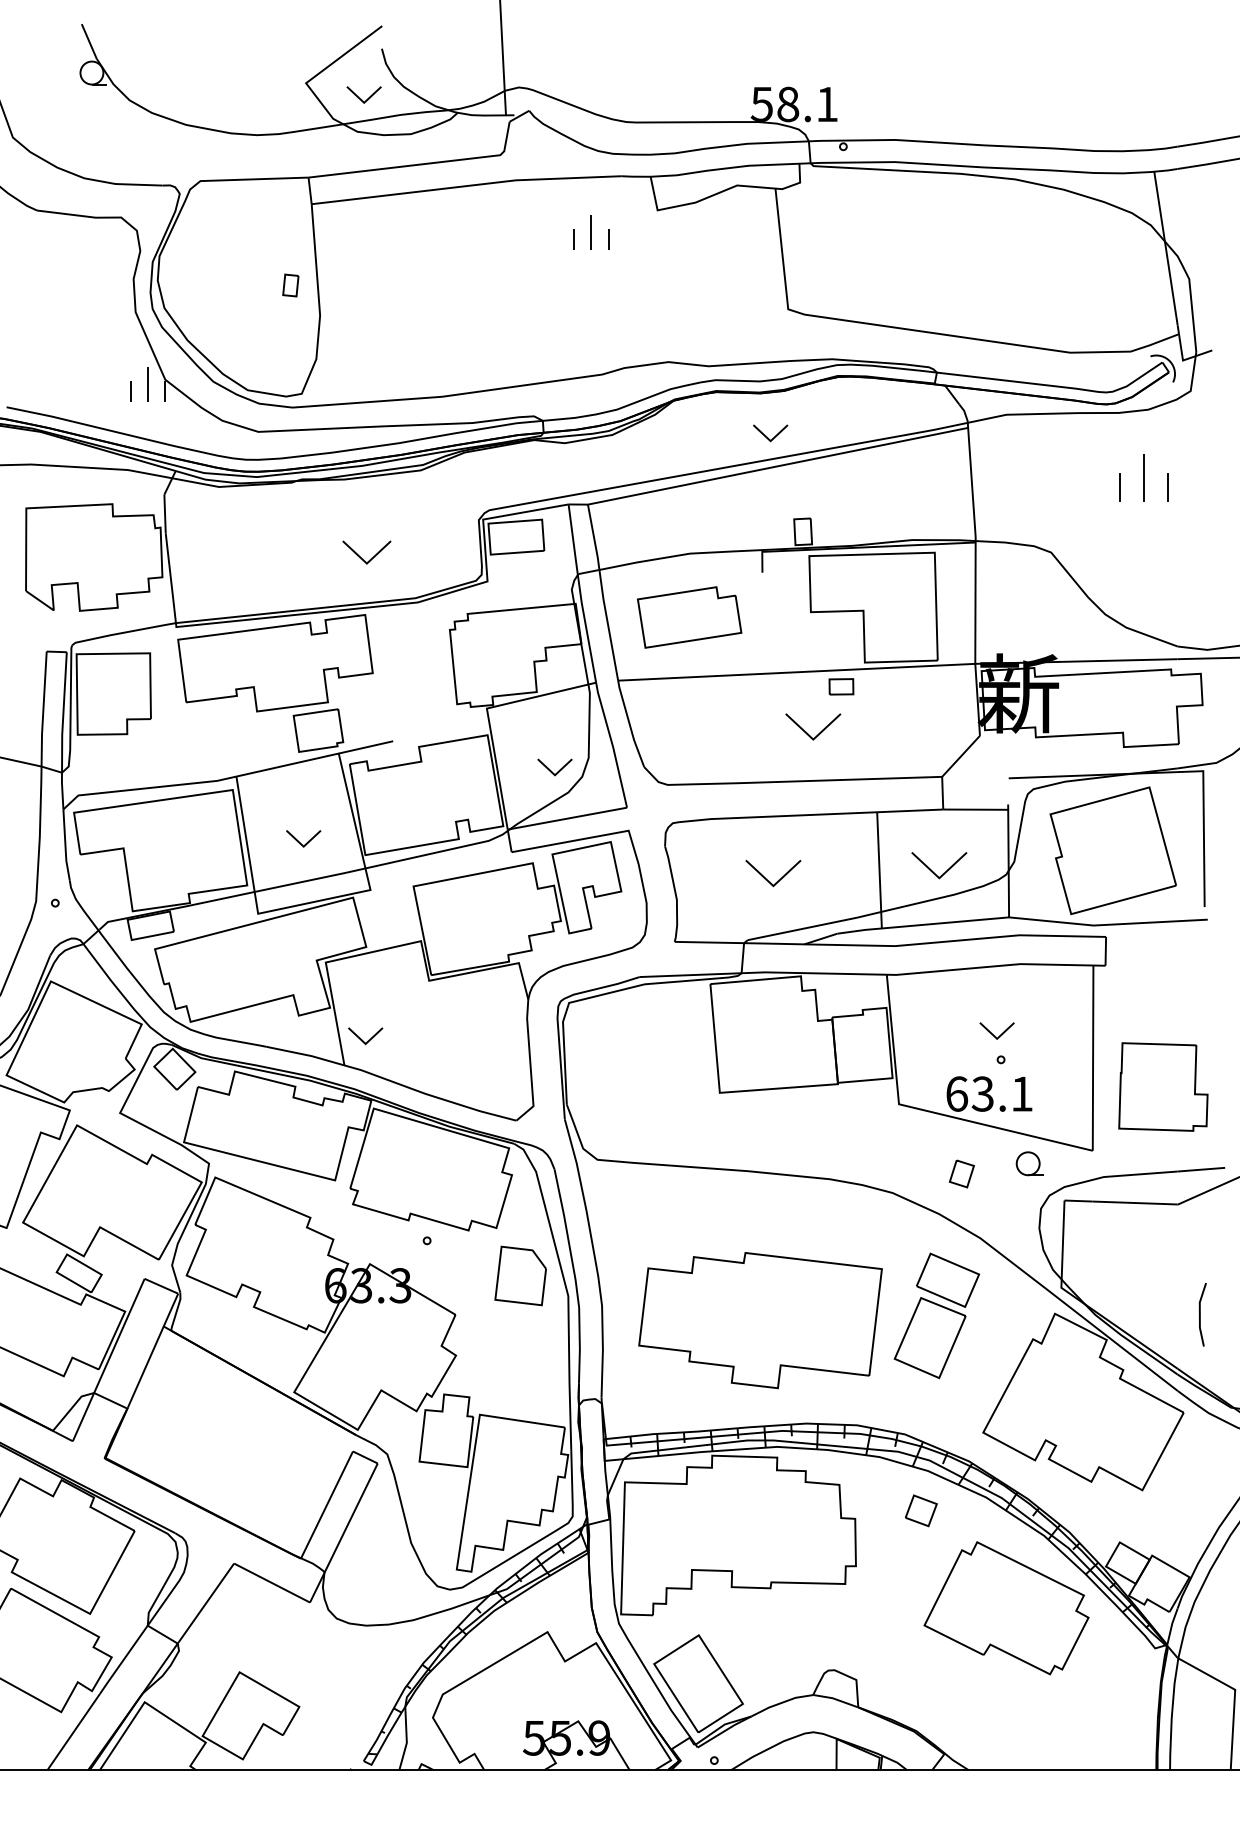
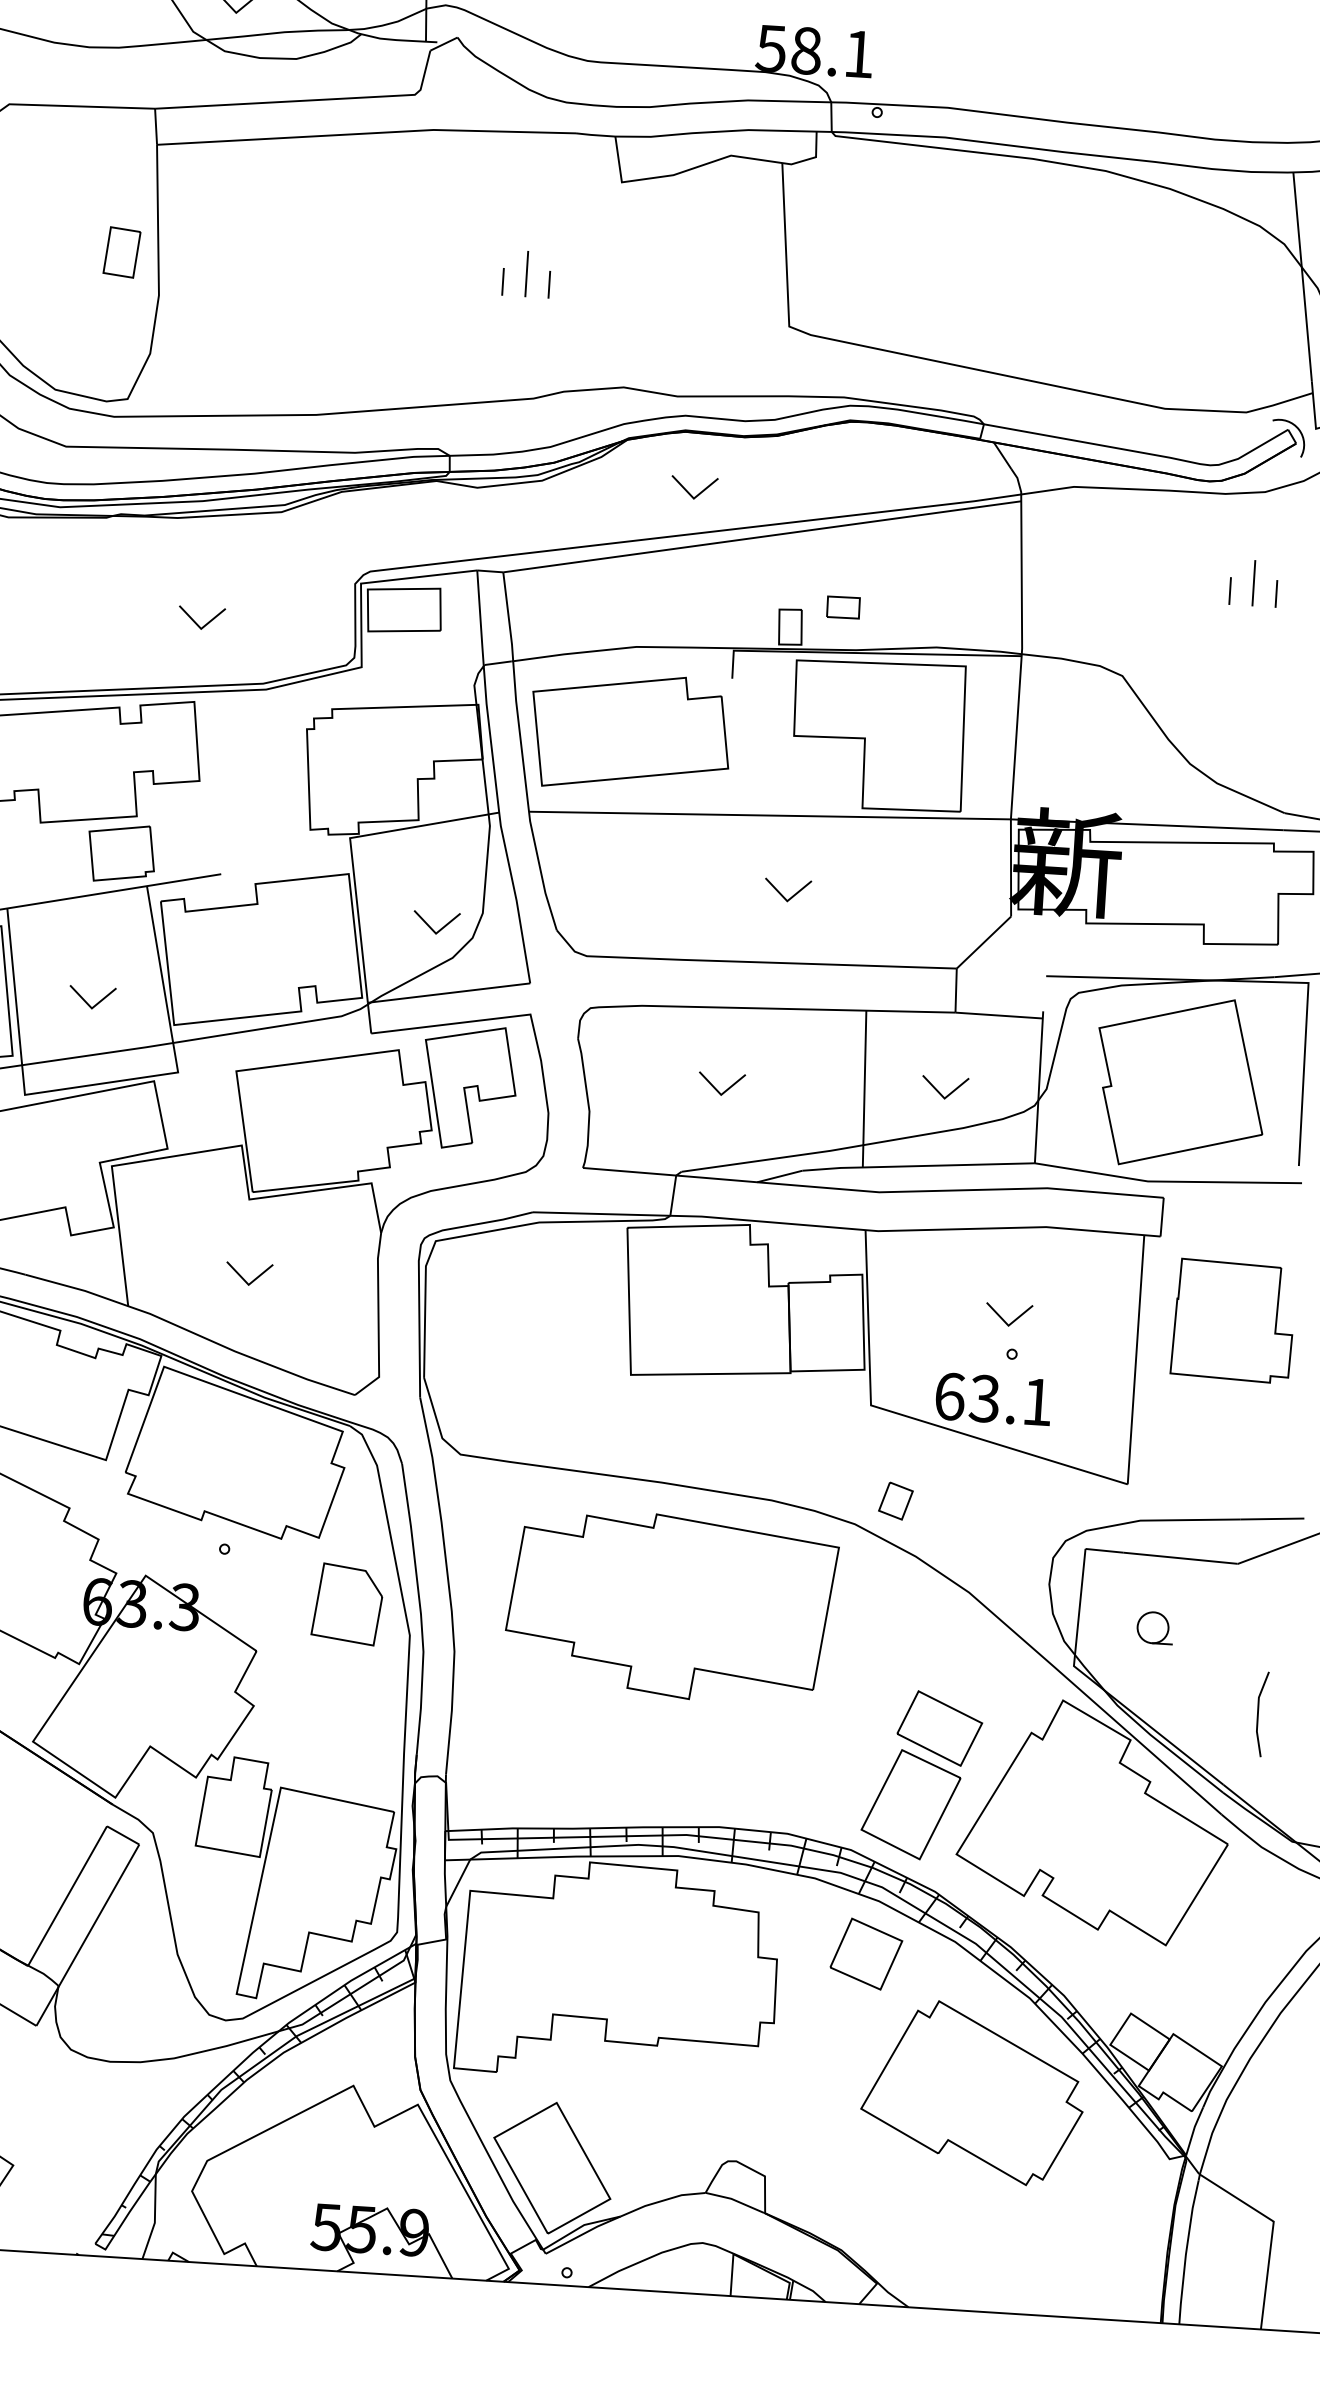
part: (591, 232) -> (526, 273), moved
part: (290, 285) -> (121, 252), size x1.67
part: (770, 433) -> (694, 488), moved
part: (1143, 477) -> (1252, 582), size x0.71
part: (366, 552) -> (201, 618), size x0.71
part: (689, 617) -> (630, 732), size x1.43
part: (841, 686) -> (843, 607), moved
part: (813, 726) -> (787, 889), size x0.62
part: (938, 865) -> (944, 1087), size x0.62
part: (773, 873) -> (721, 1084), size x0.62
part: (365, 1035) -> (249, 1273), moved
part: (1163, 1086) -> (1233, 1320), moved
part: (1029, 1163) -> (1154, 1627), moved
part: (961, 1173) -> (895, 1500), moved
part: (936, 1315) -> (921, 1774), moved
part: (760, 1320) -> (671, 1606), moved
part: (921, 1510) -> (866, 1953), size x1.67

